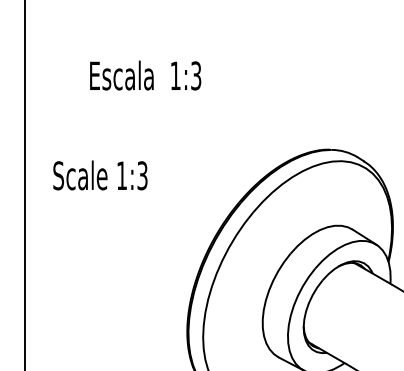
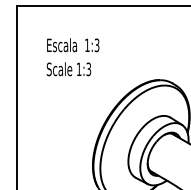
text: (99, 176) -> (68, 69), moved

